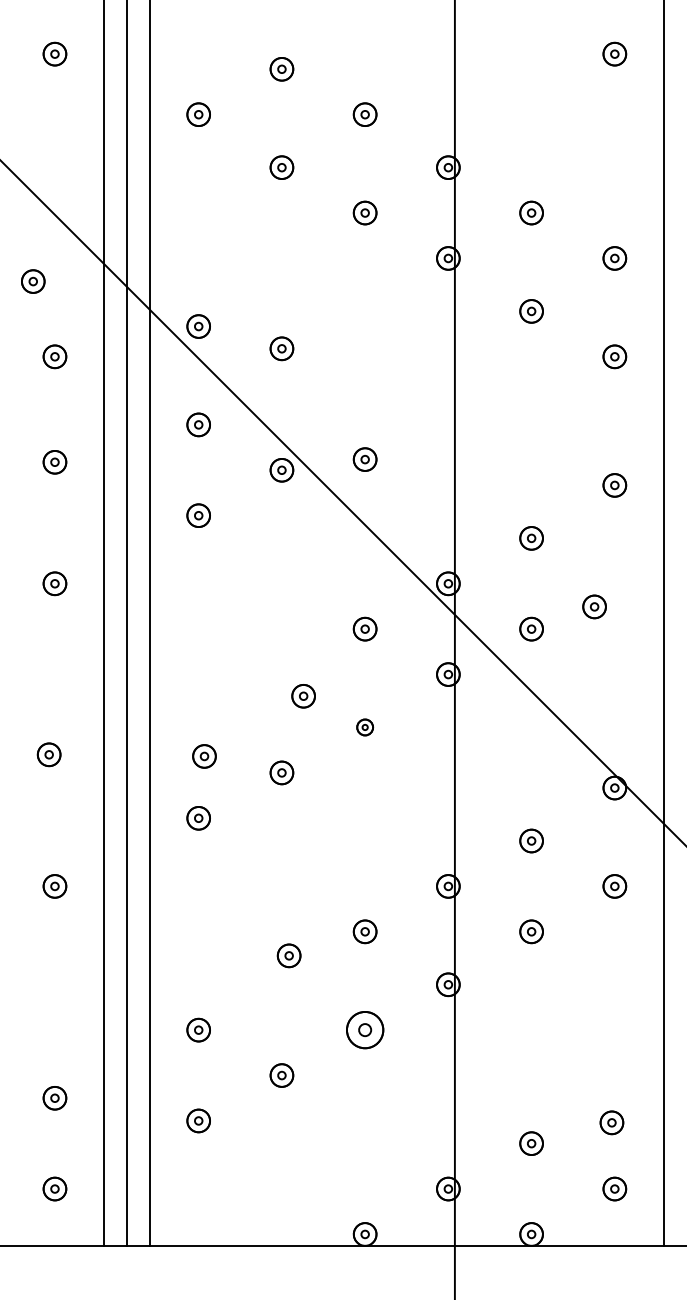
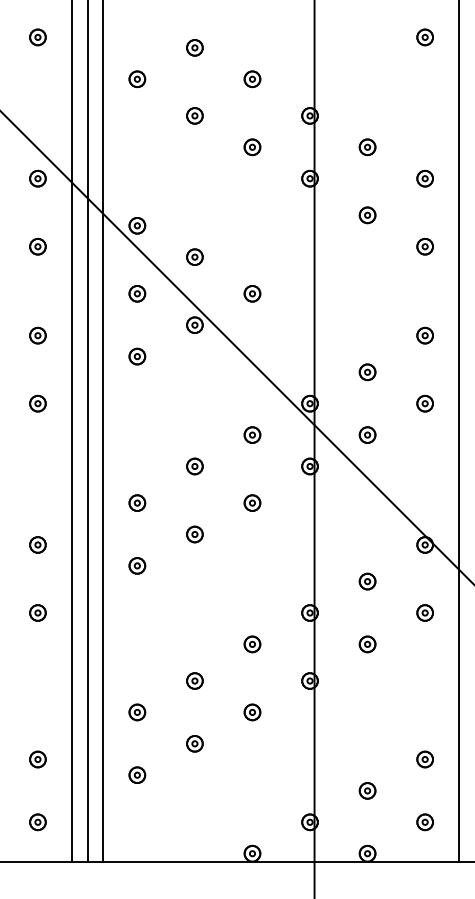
part: (32, 281) -> (37, 178), moved
part: (281, 347) -> (194, 256), moved
part: (365, 459) -> (252, 293), moved
part: (54, 462) -> (37, 335), moved
part: (593, 606) -> (424, 403), moved
part: (303, 696) -> (194, 466), moved
part: (365, 726) -> (252, 502), size x1.43
part: (48, 754) -> (37, 544), moved
part: (204, 755) -> (137, 502), moved
part: (288, 955) -> (194, 680), moved
part: (365, 1030) -> (252, 712), size x0.62
part: (610, 1122) -> (424, 759), moved

